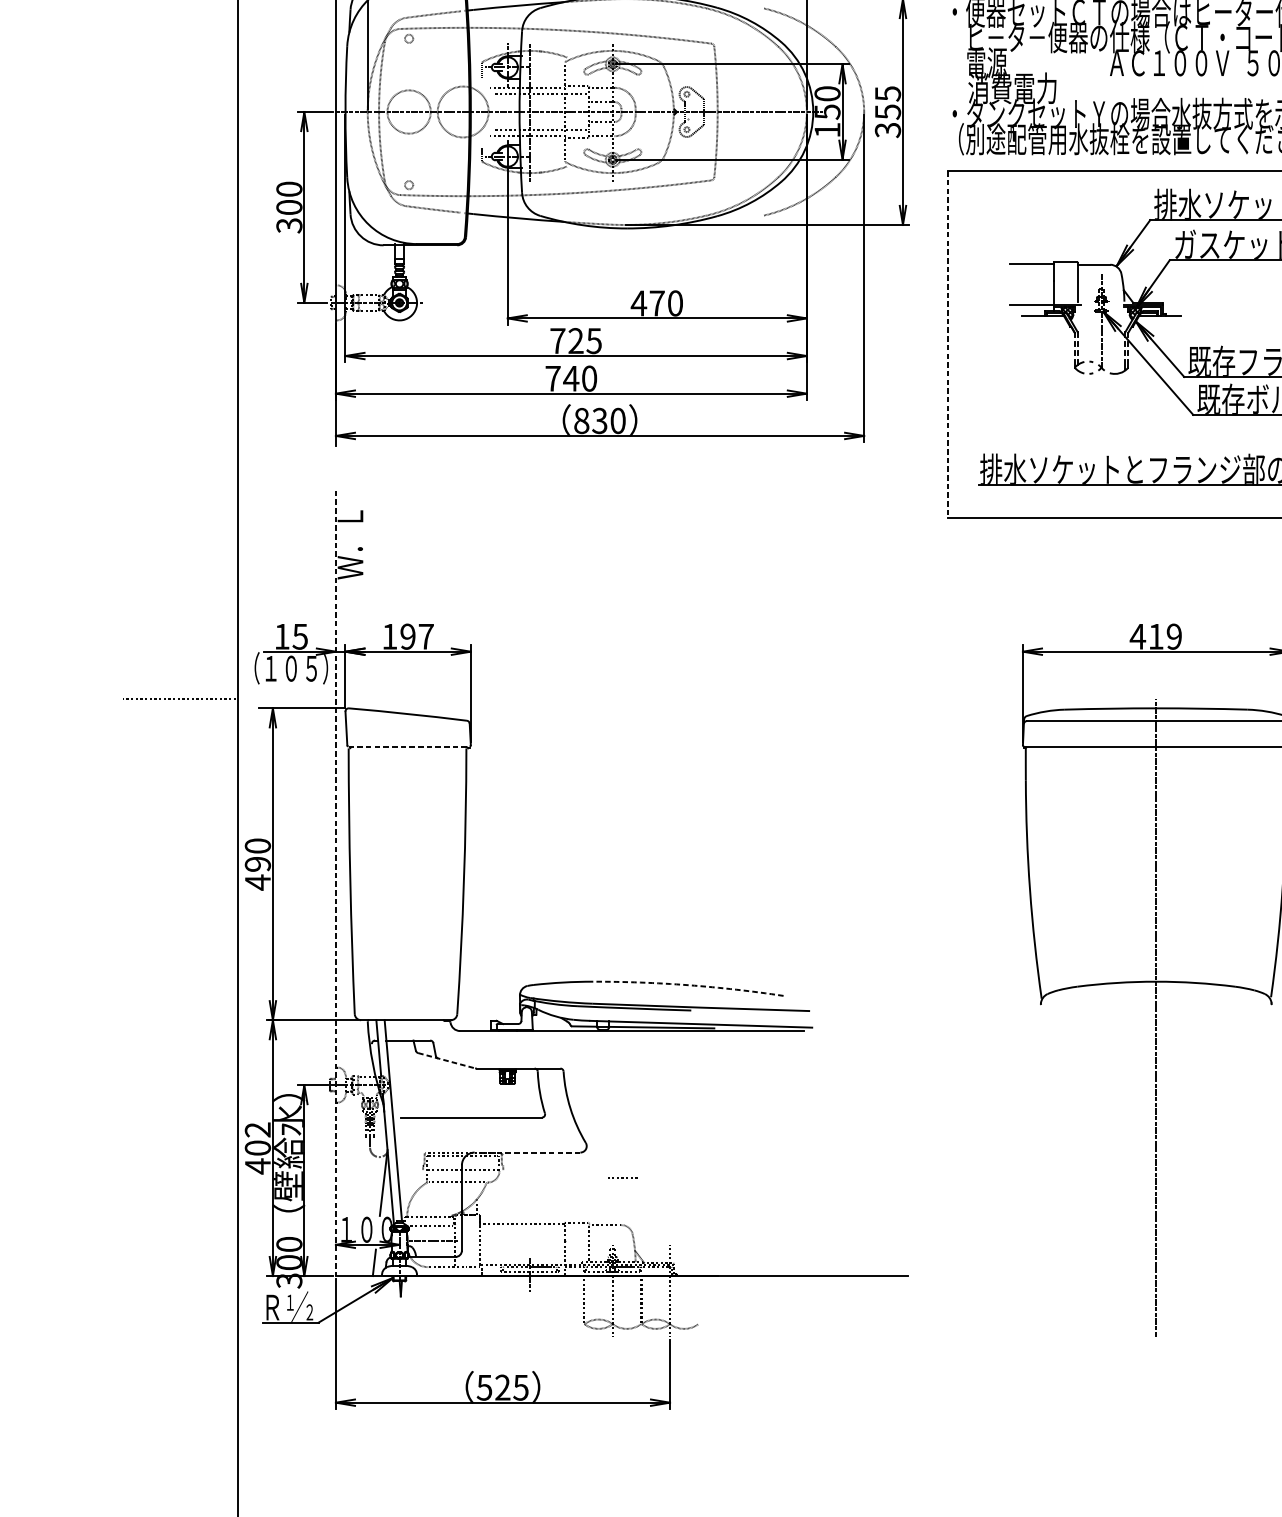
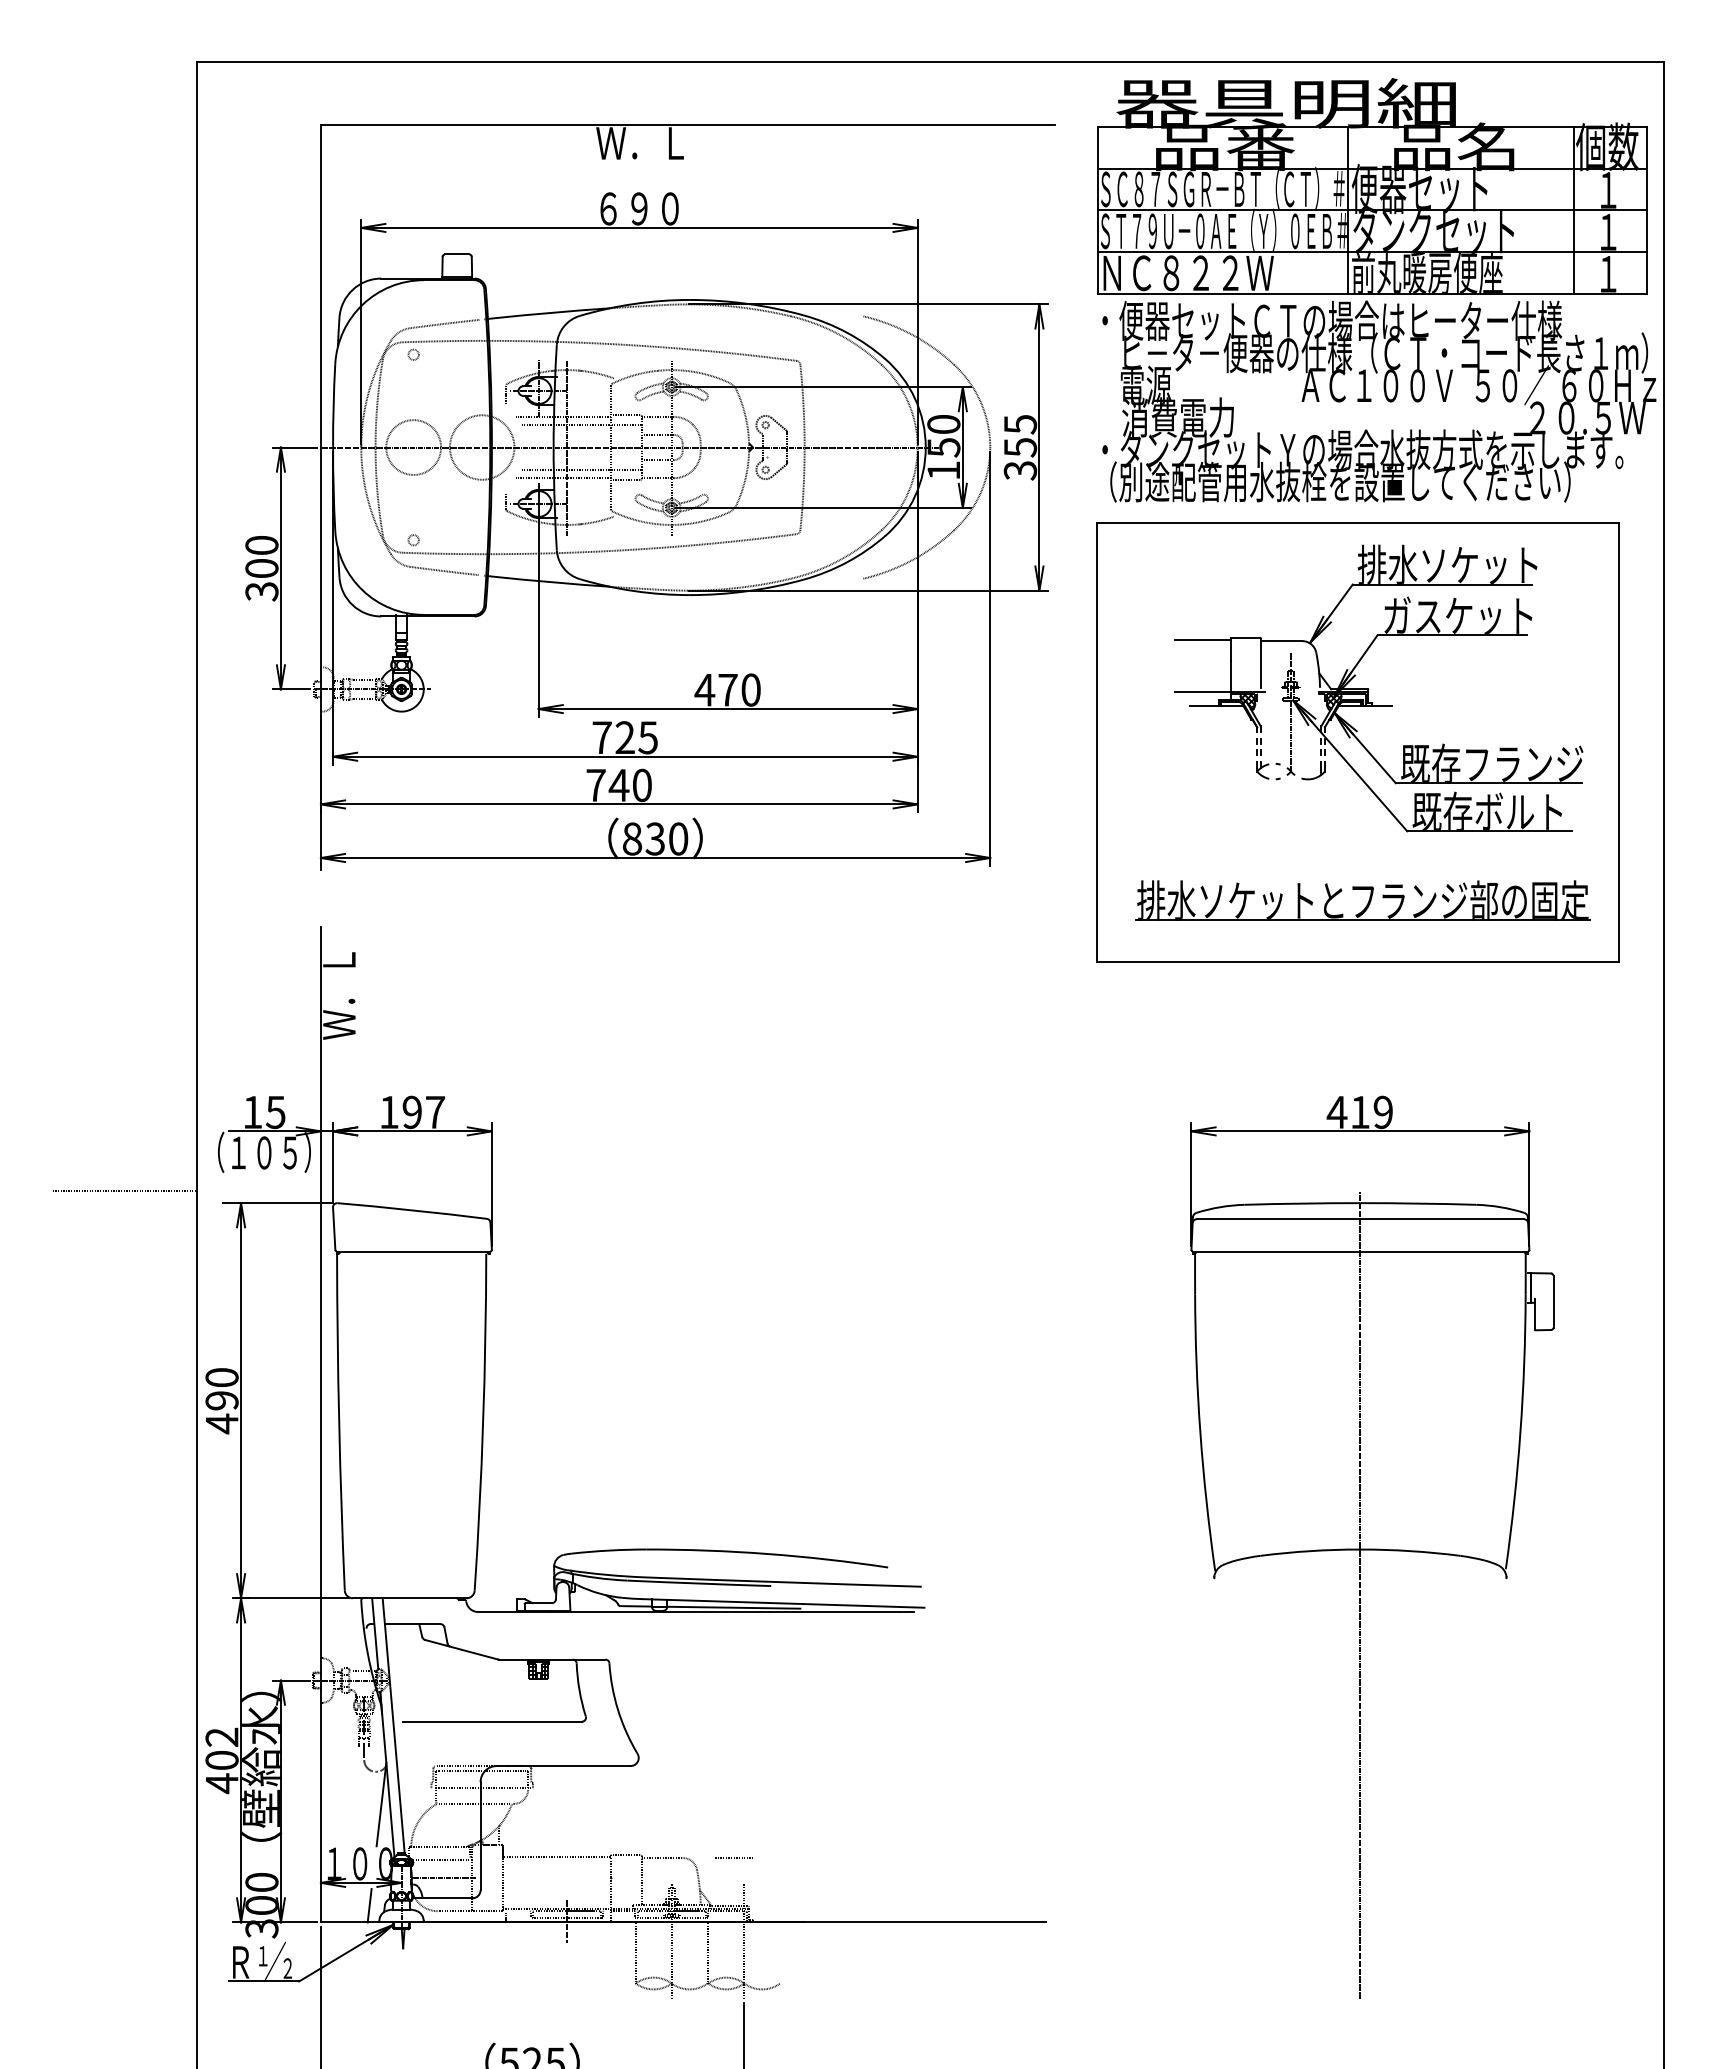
line: (948, 344) -> (1096, 742), dashed -> solid
line: (408, 746) -> (413, 1251), dashed -> solid
line: (335, 883) -> (320, 1424), dashed -> solid
arc: (688, 984) -> (767, 1553), dashed -> solid
line: (446, 1060) -> (461, 1649), dashed -> solid
line: (527, 1152) -> (563, 1766), dashed -> solid
line: (623, 1177) -> (734, 1857), moved

